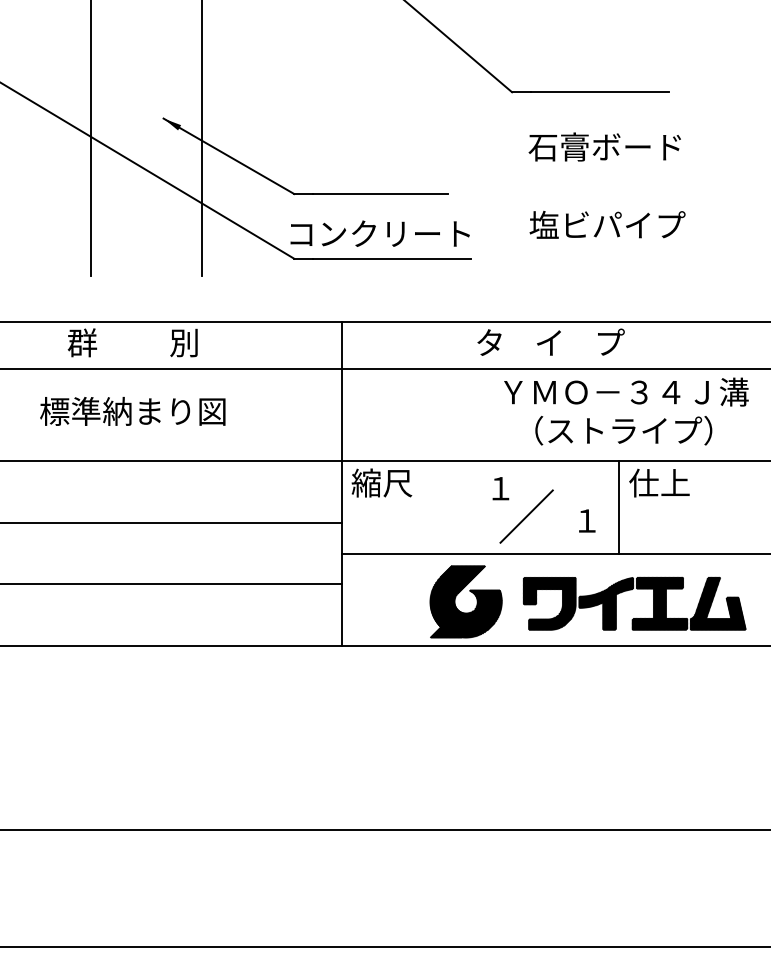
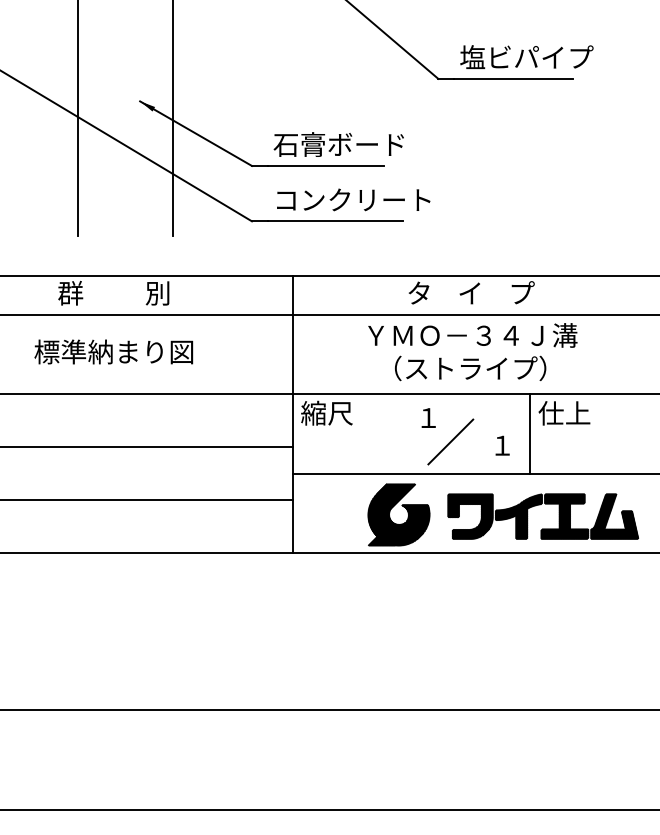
text: (604, 146) -> (338, 144), moved
text: (607, 224) -> (526, 56), moved
text: (379, 233) -> (353, 199), moved
text: (626, 411) -> (472, 352), moved

